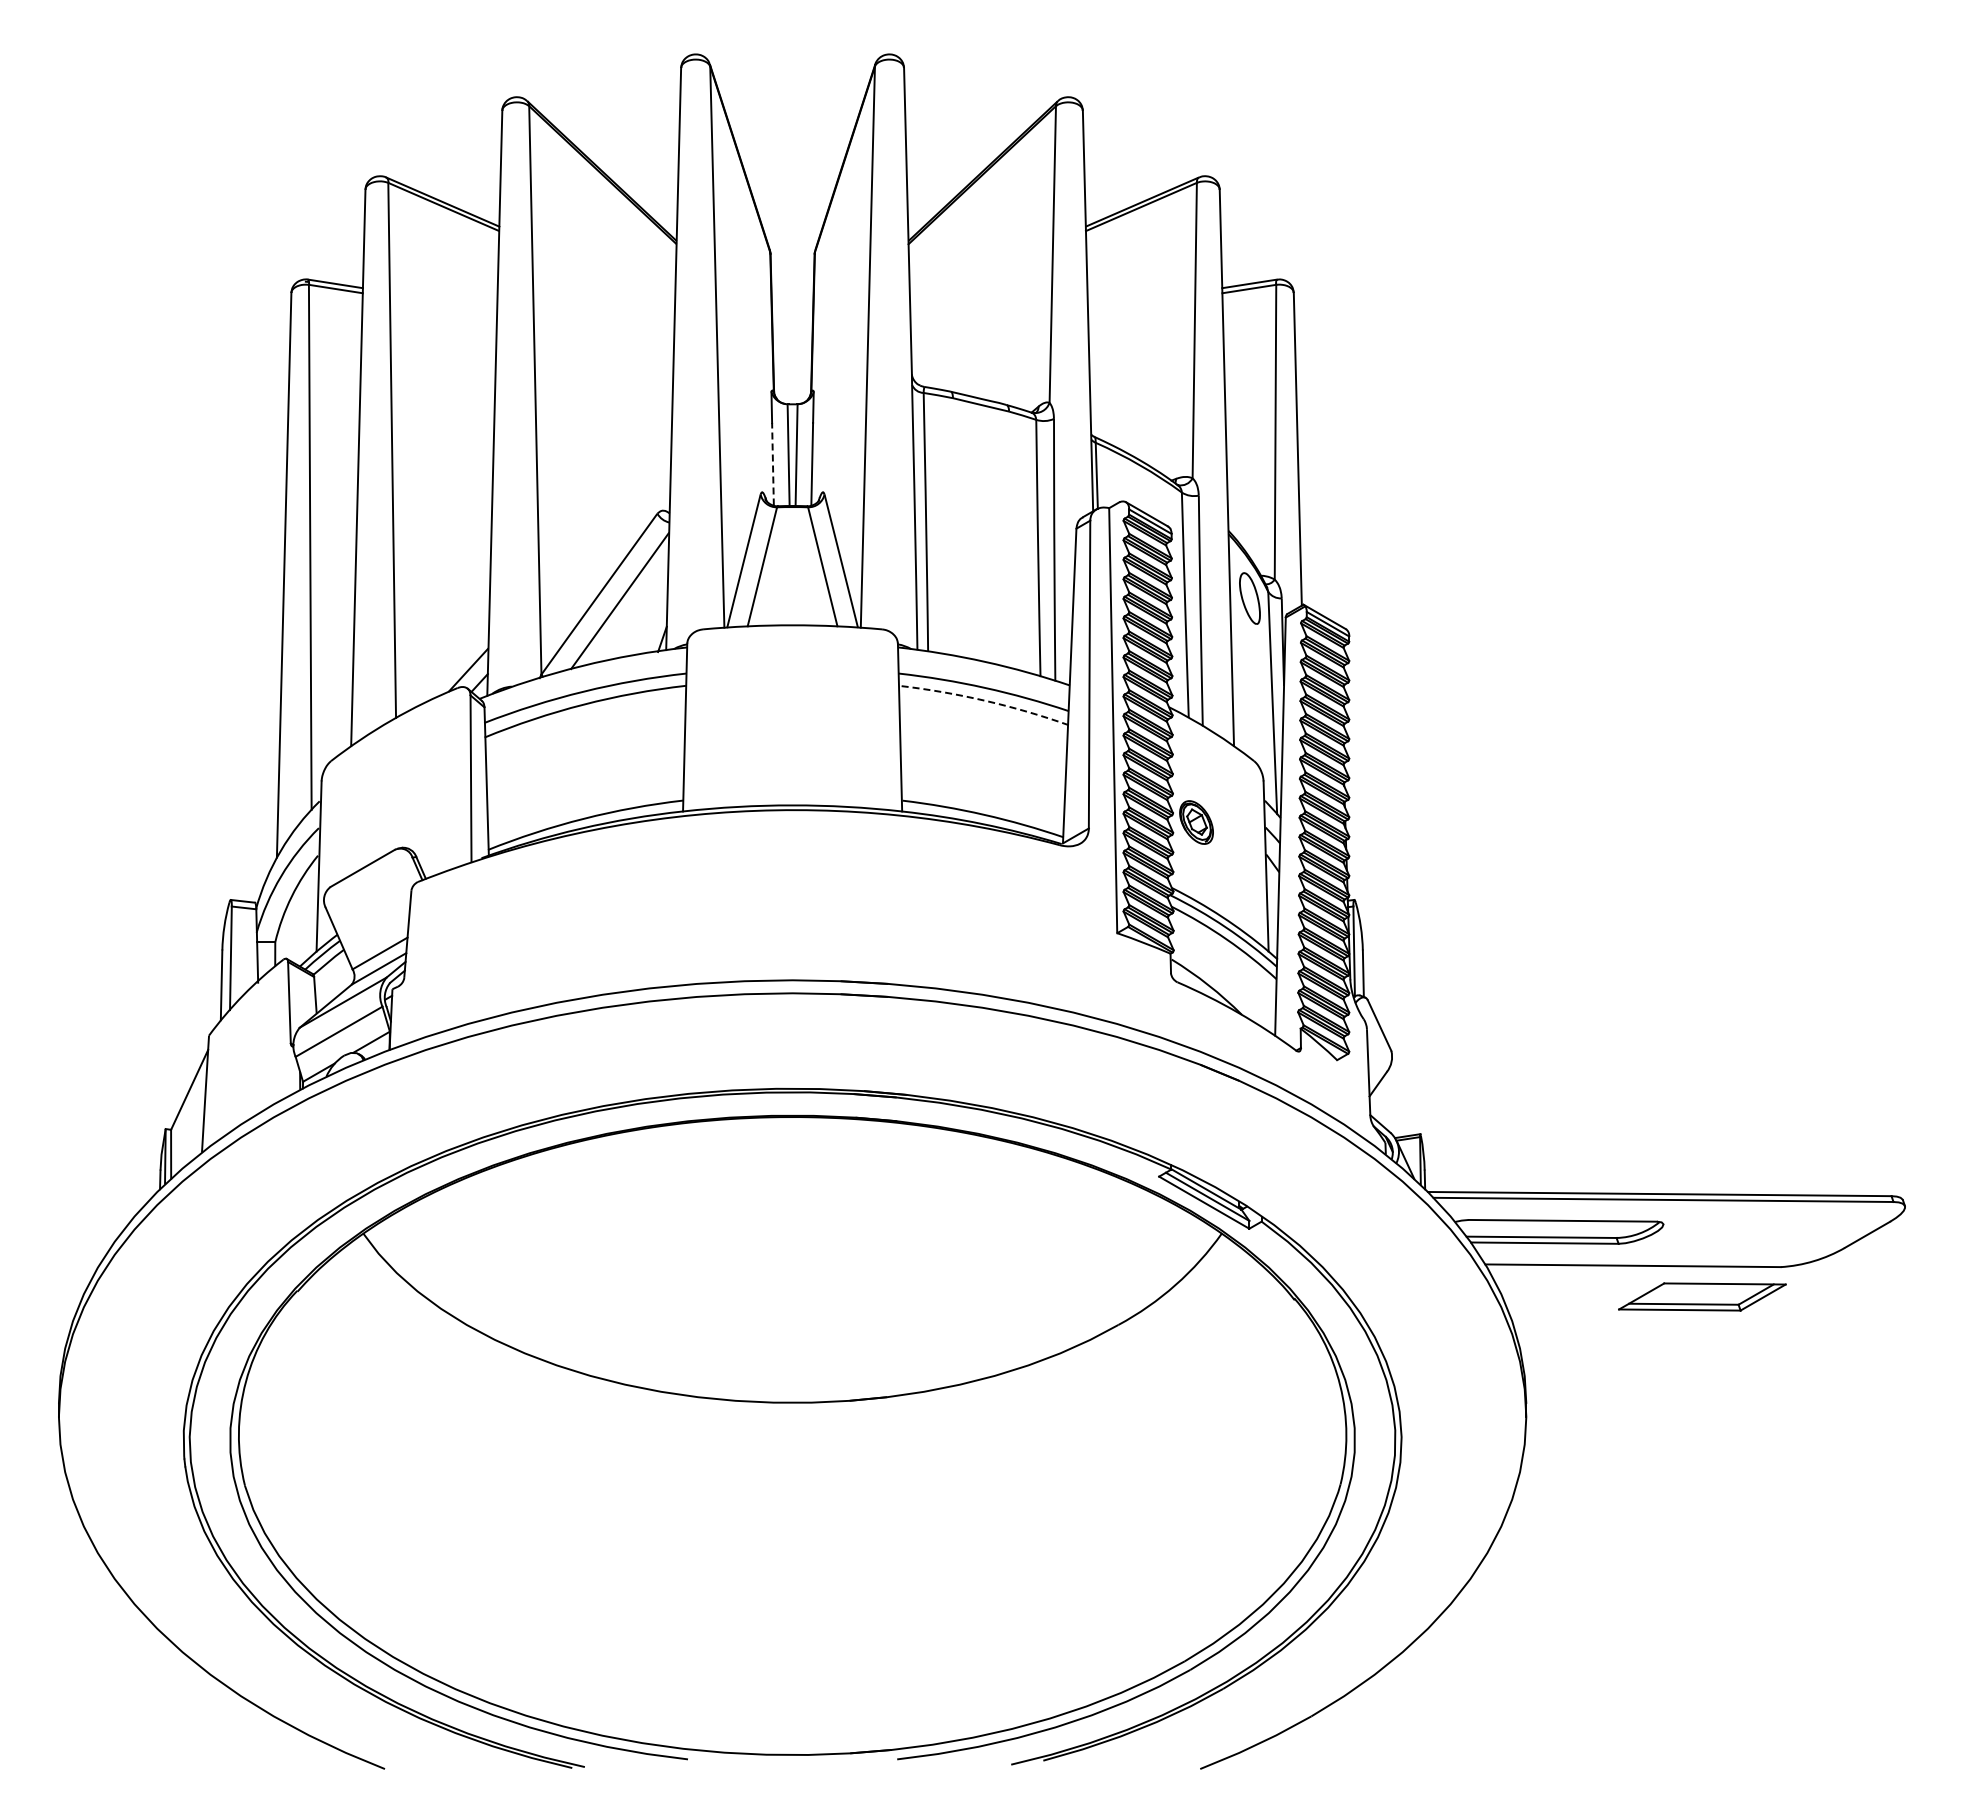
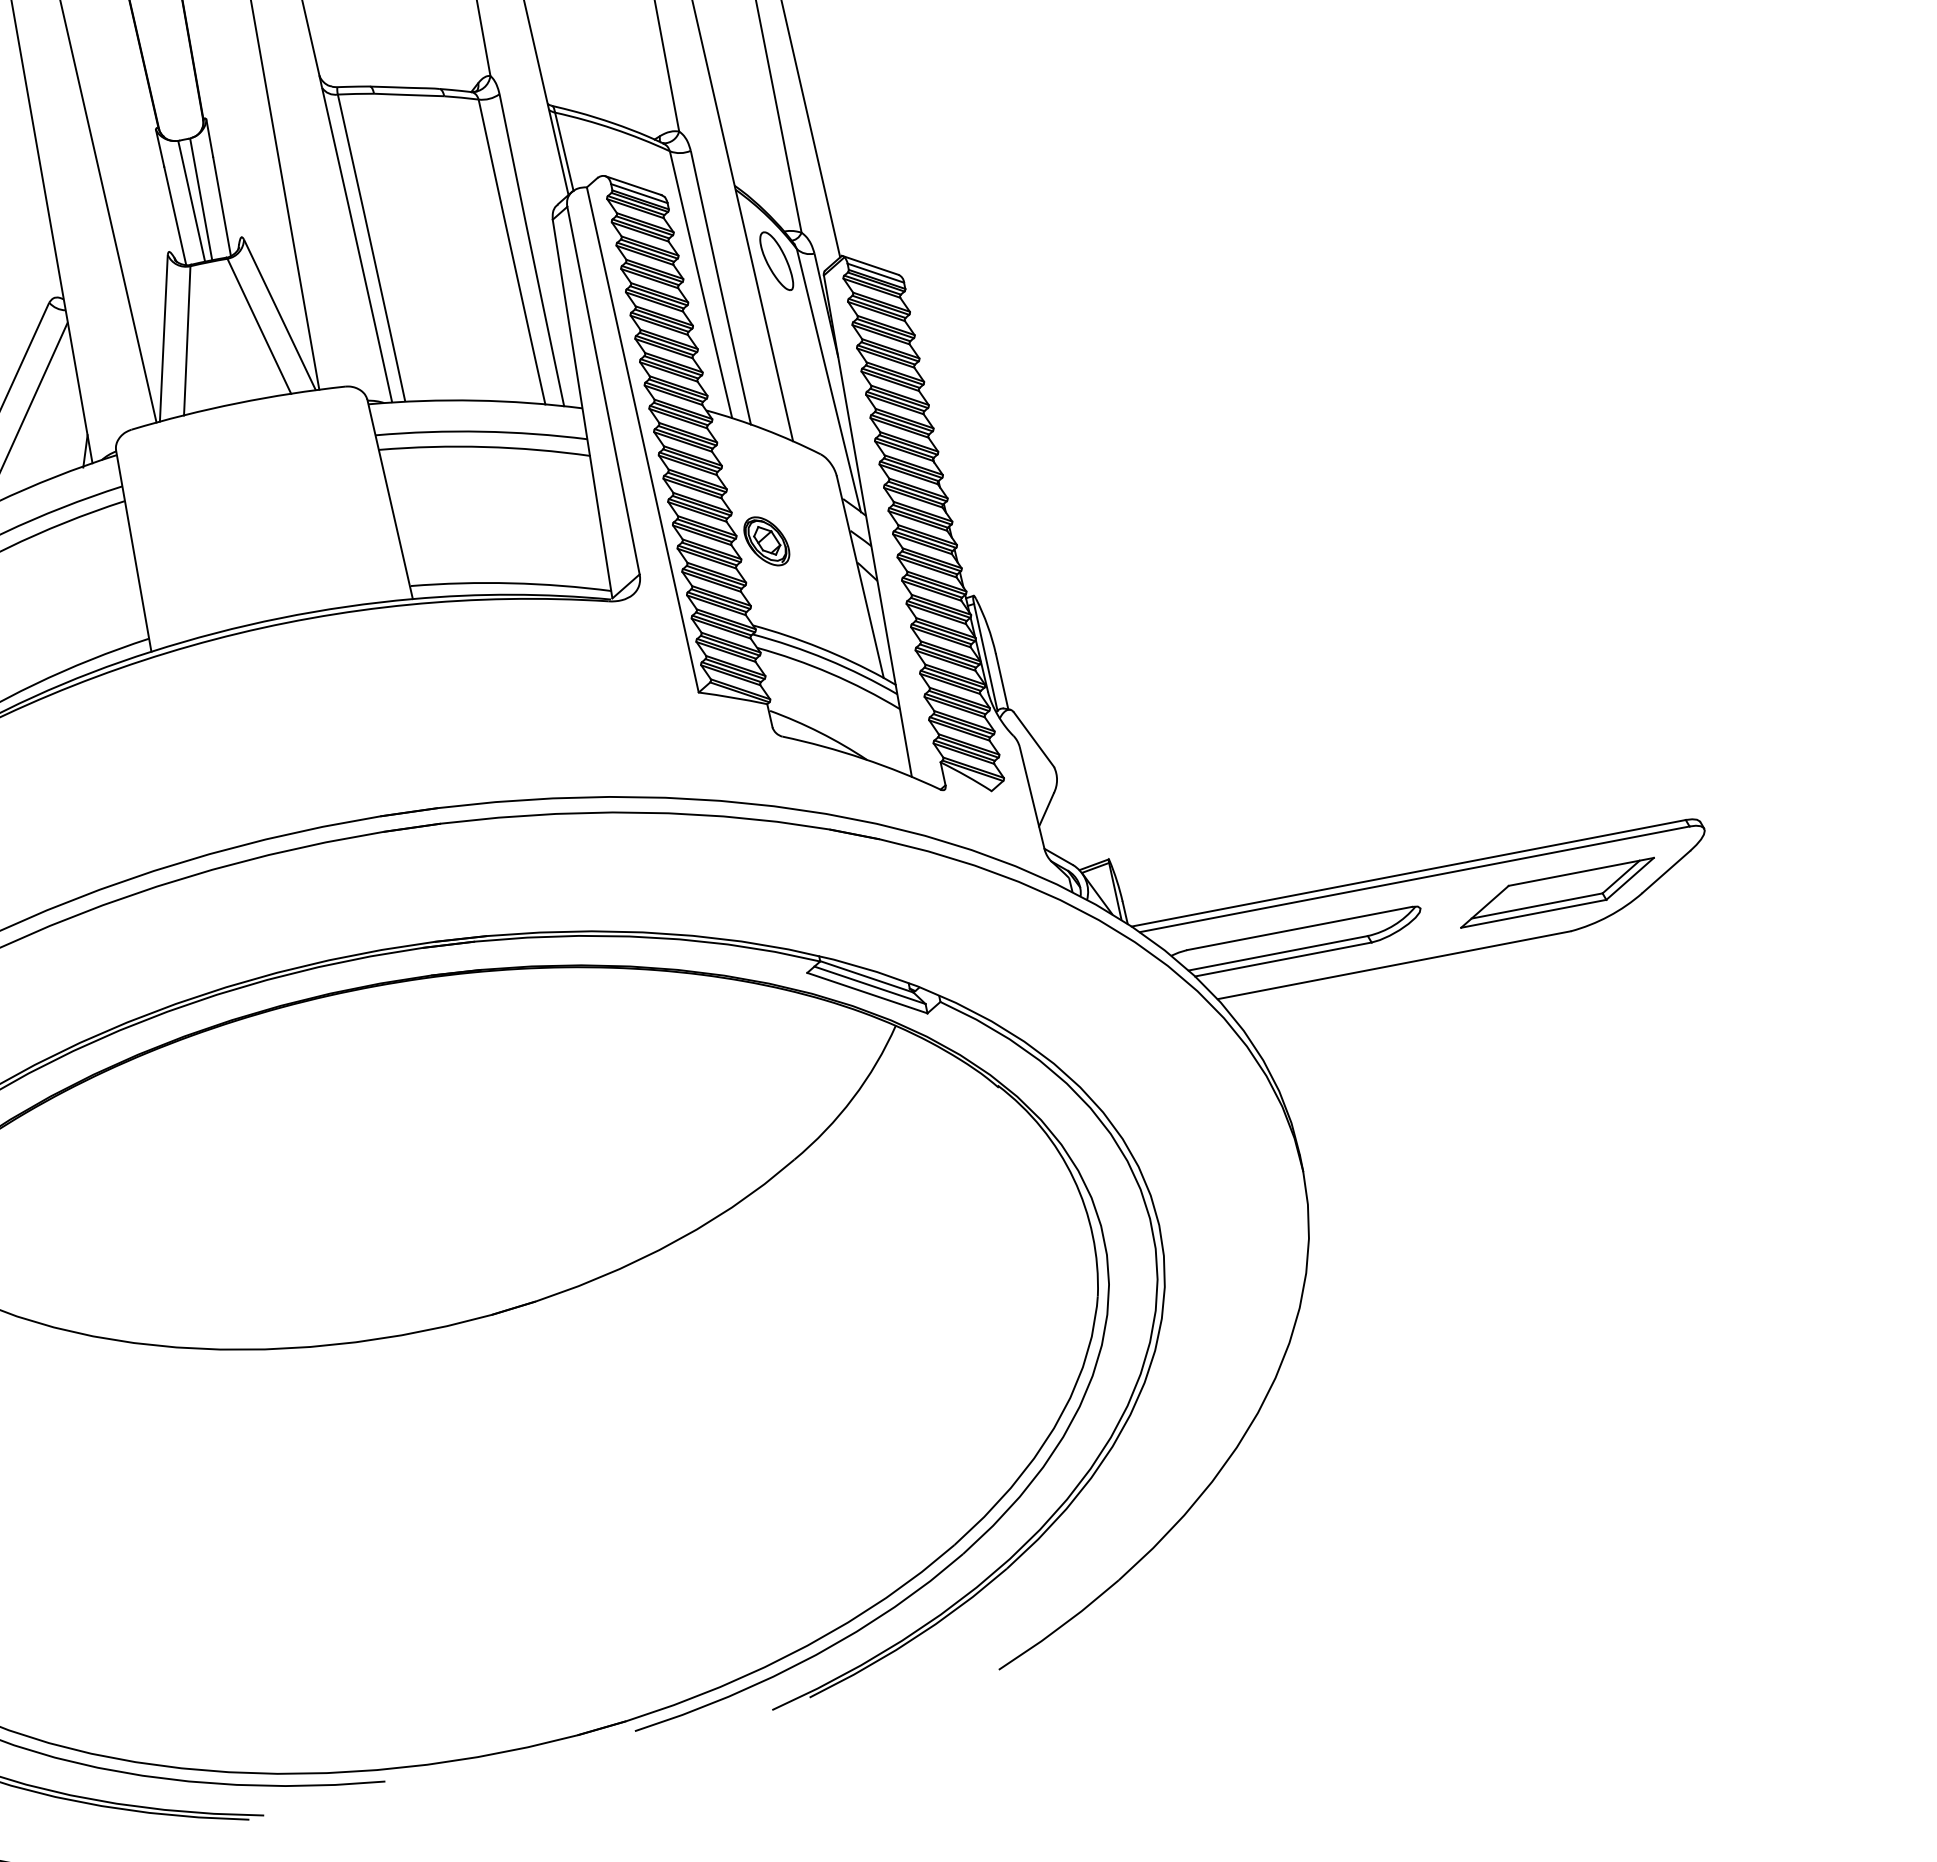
line: (772, 463) -> (174, 215), dashed -> solid
arc: (985, 700) -> (485, 446), dashed -> solid
part: (1702, 1296) -> (1557, 892), moved

